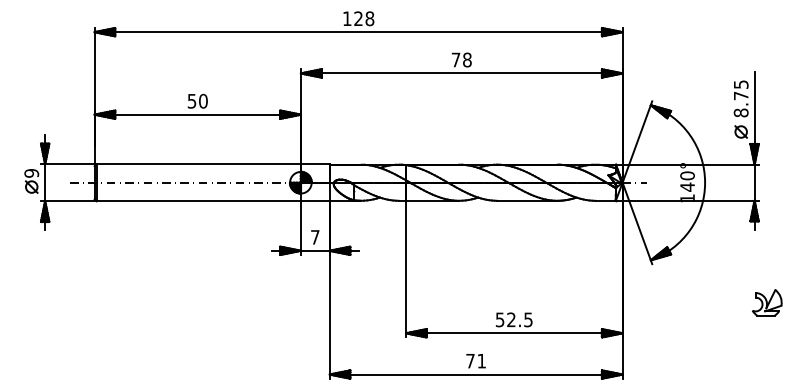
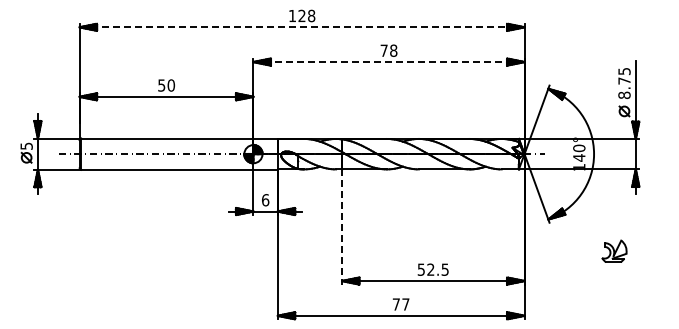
line: (359, 32) -> (302, 27), solid -> dashed
line: (462, 73) -> (389, 62), solid -> dashed
text: (31, 172) -> (26, 145), 9 -> 5
text: (315, 237) -> (265, 200), 7 -> 6
line: (406, 268) -> (342, 226), solid -> dashed
part: (767, 301) -> (614, 250), moved
text: (481, 361) -> (405, 304), 71 -> 77

